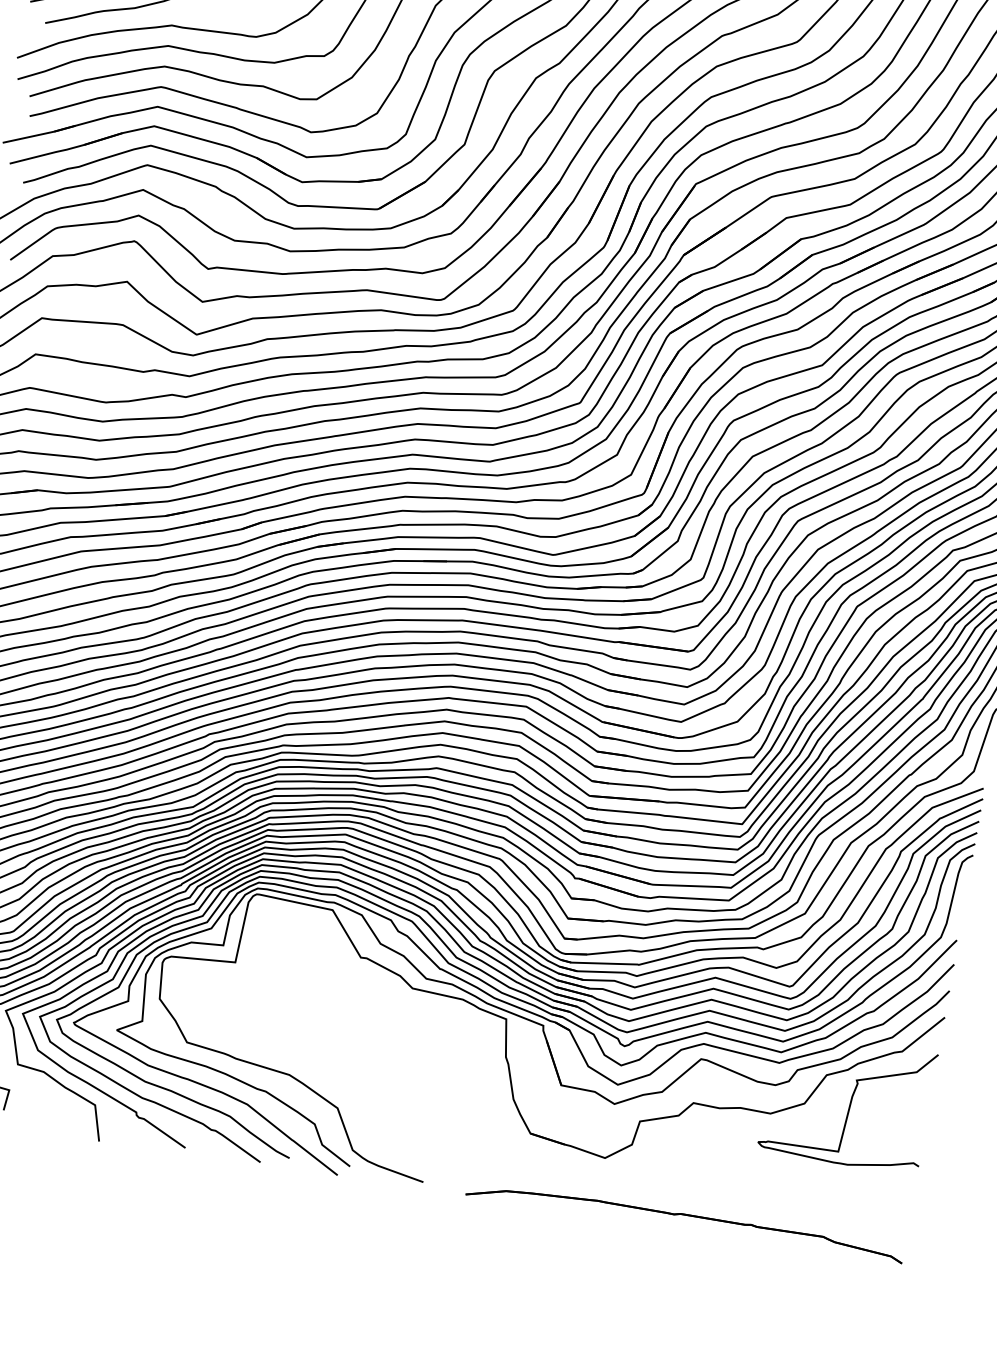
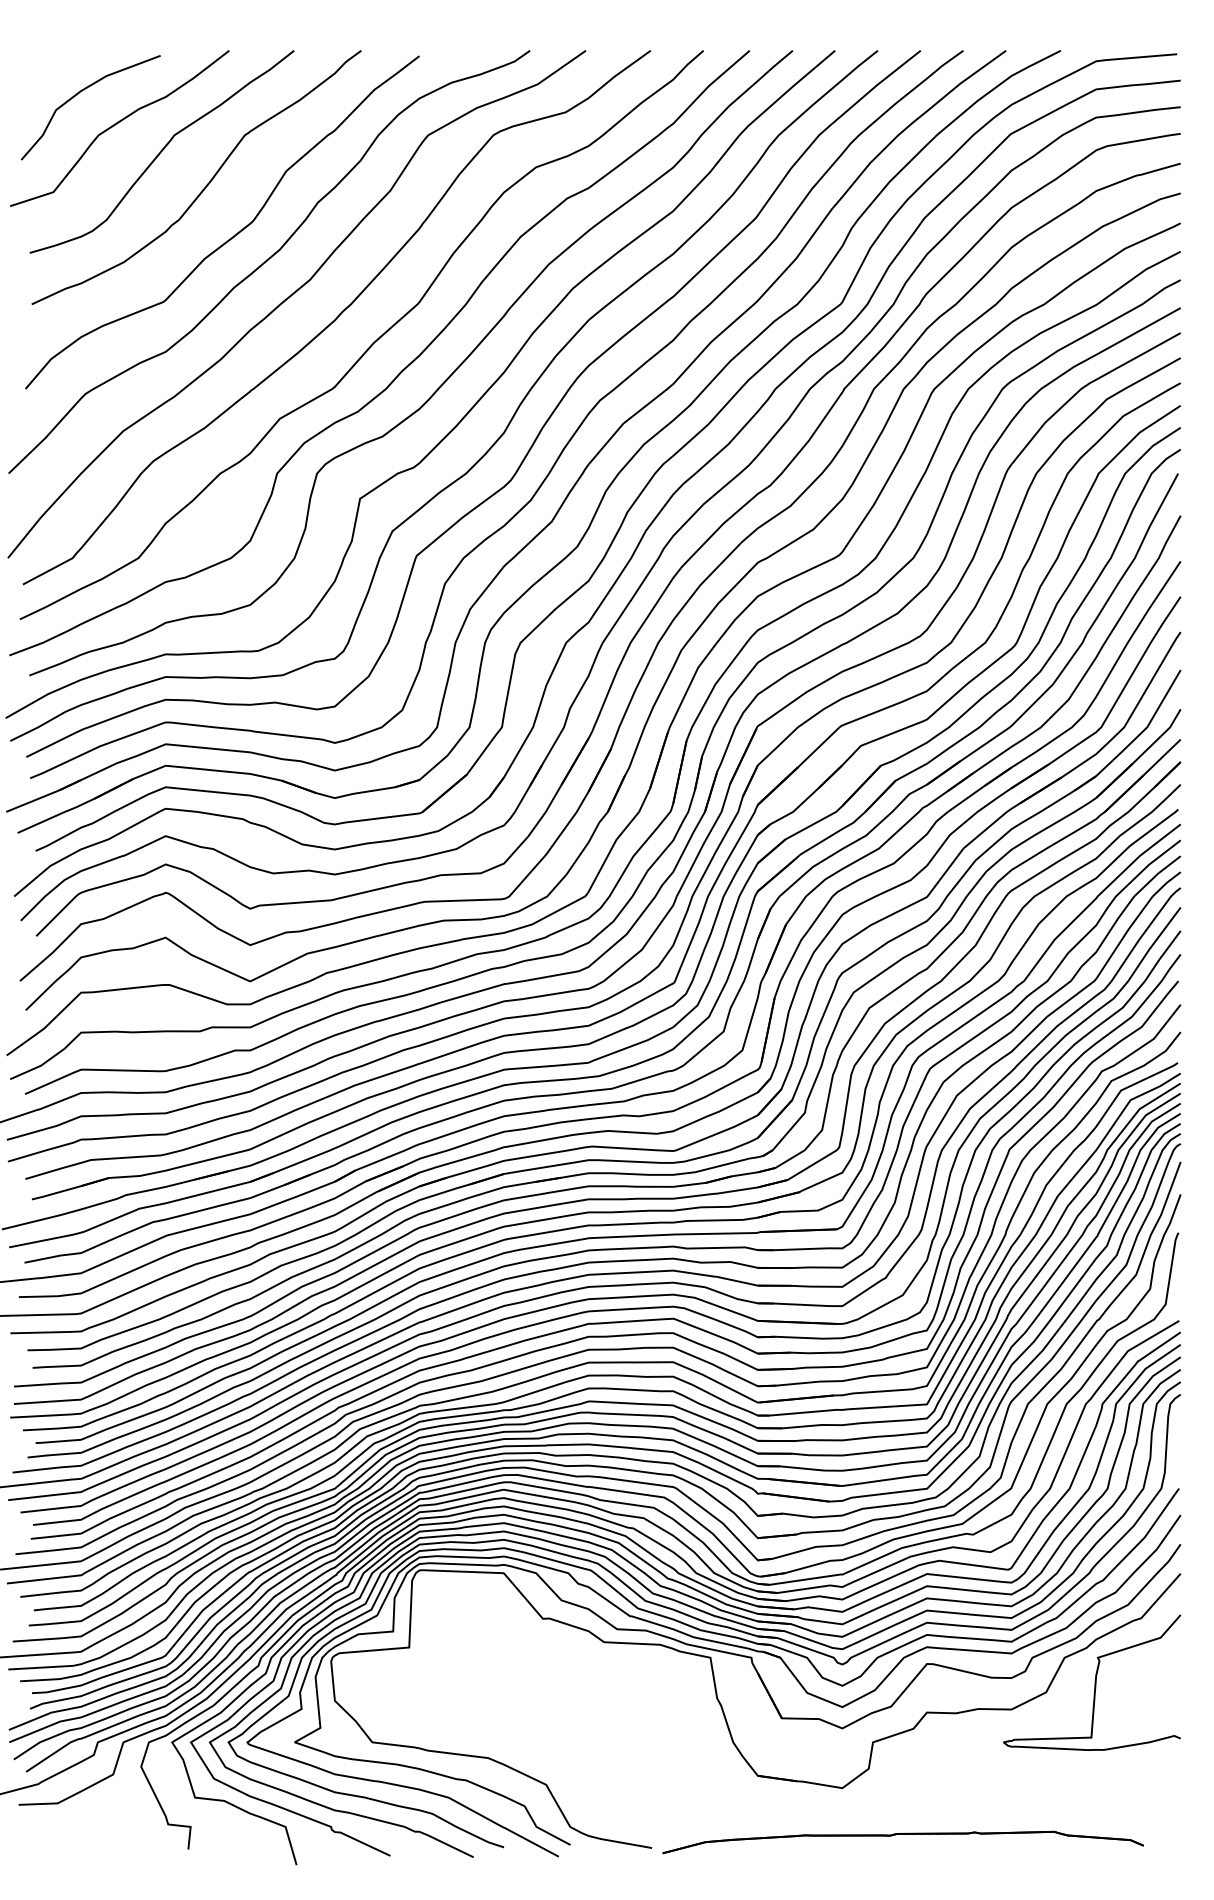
part: (685, 1215) -> (902, 1834), moved

